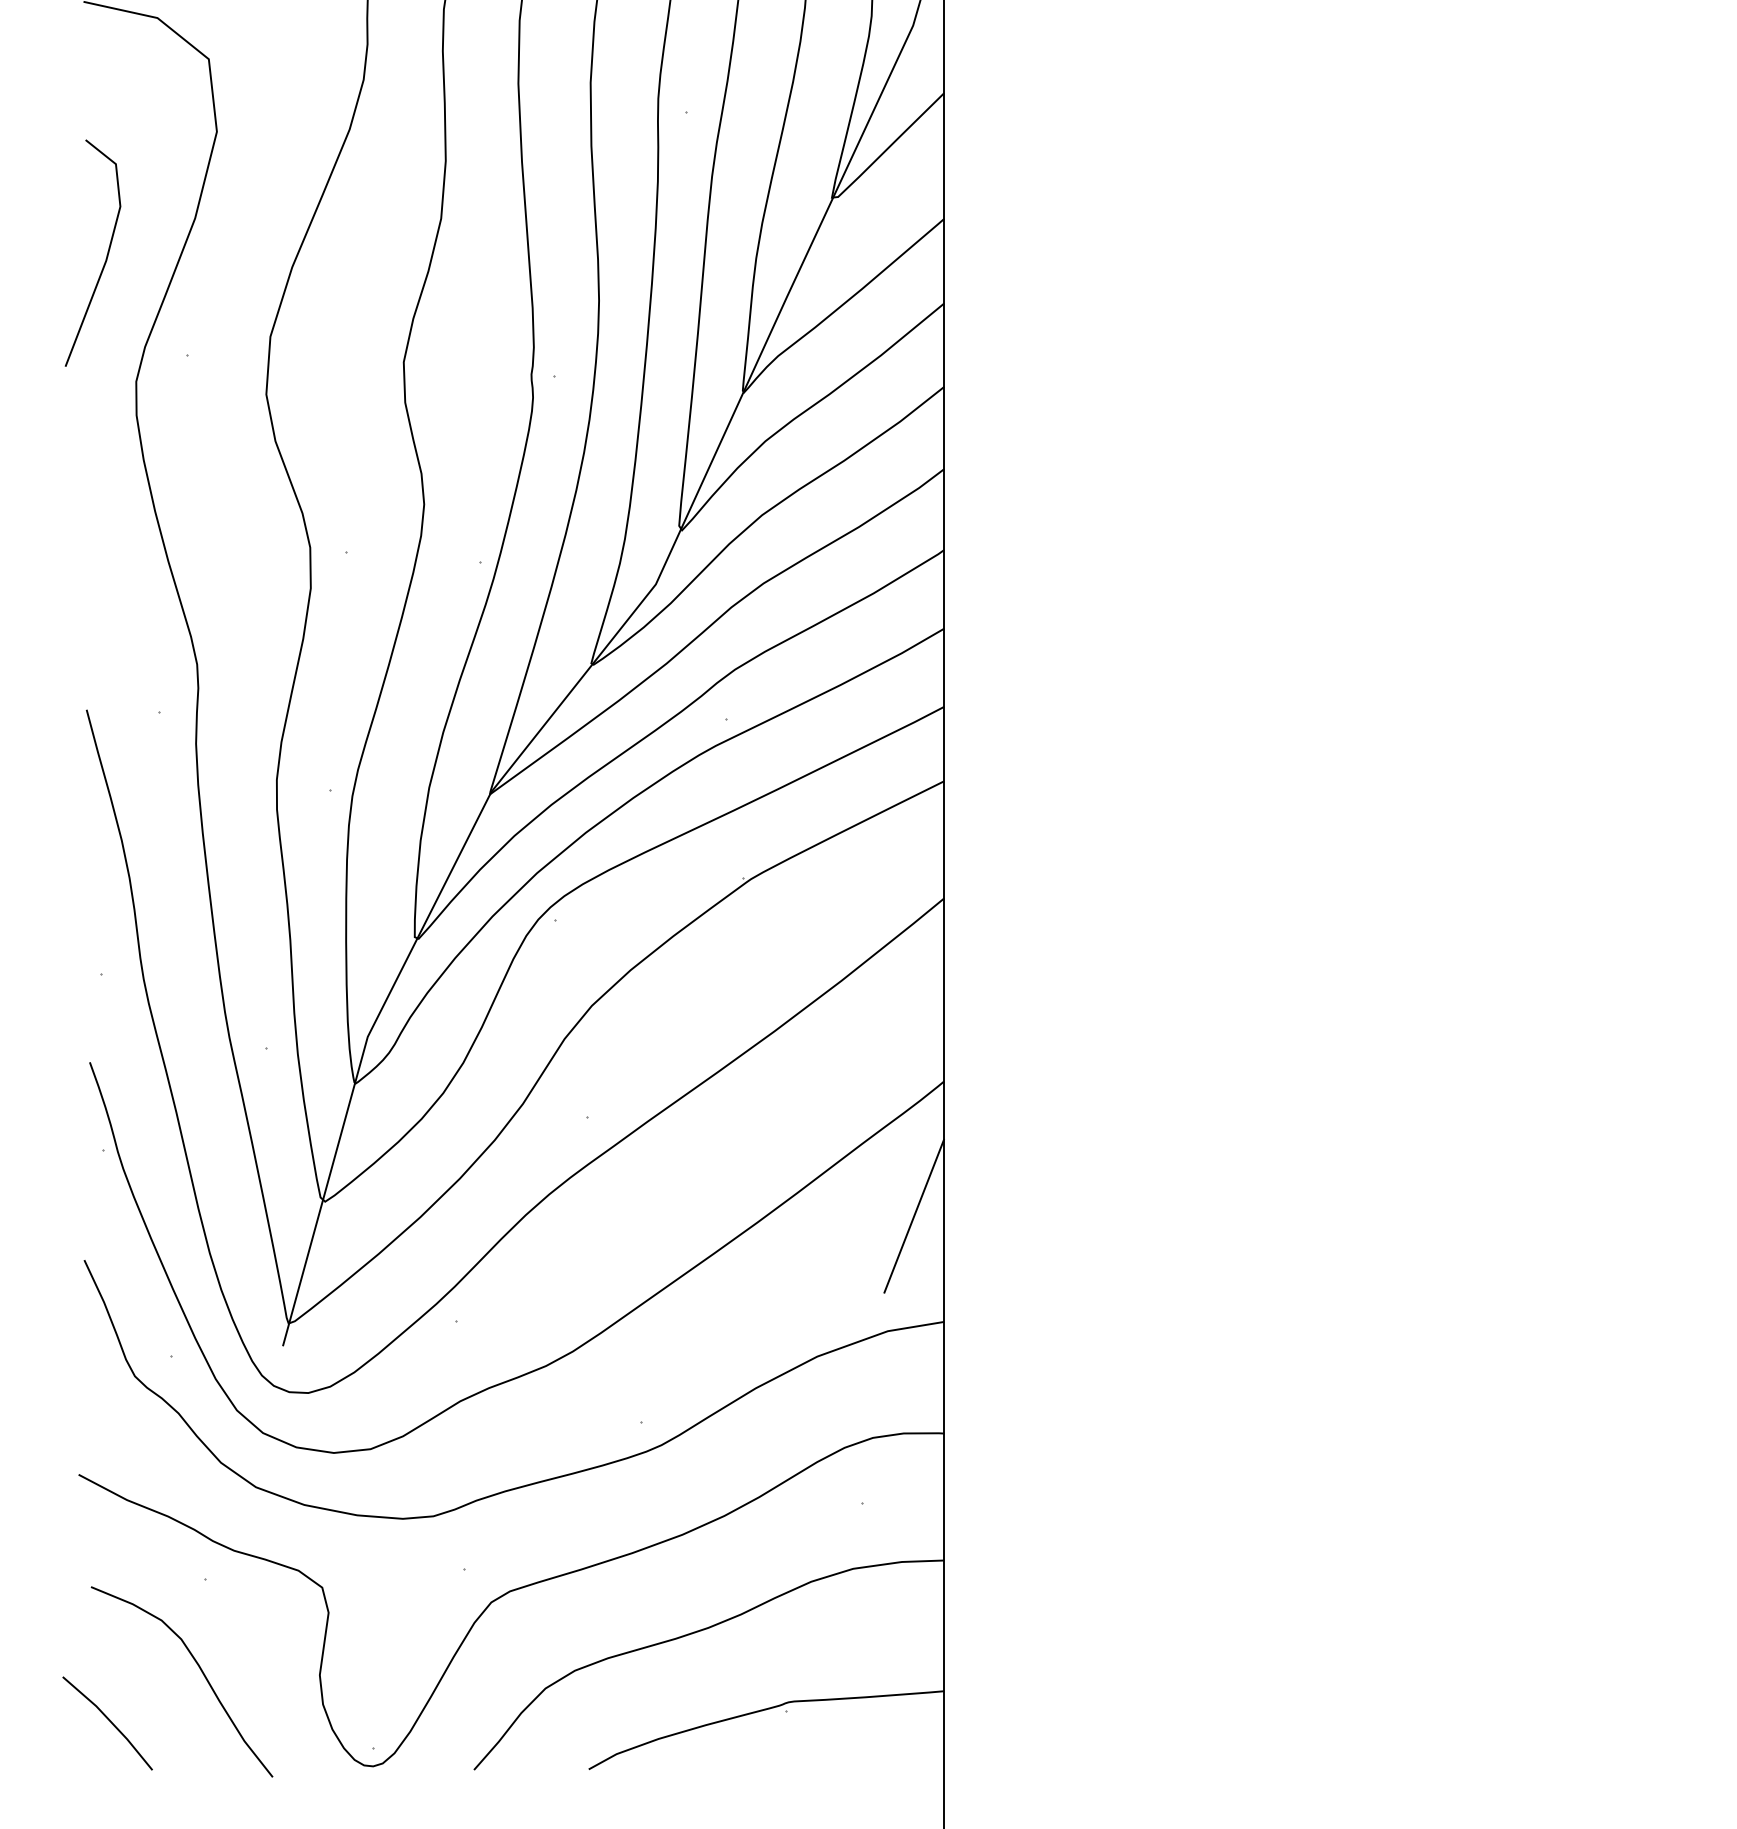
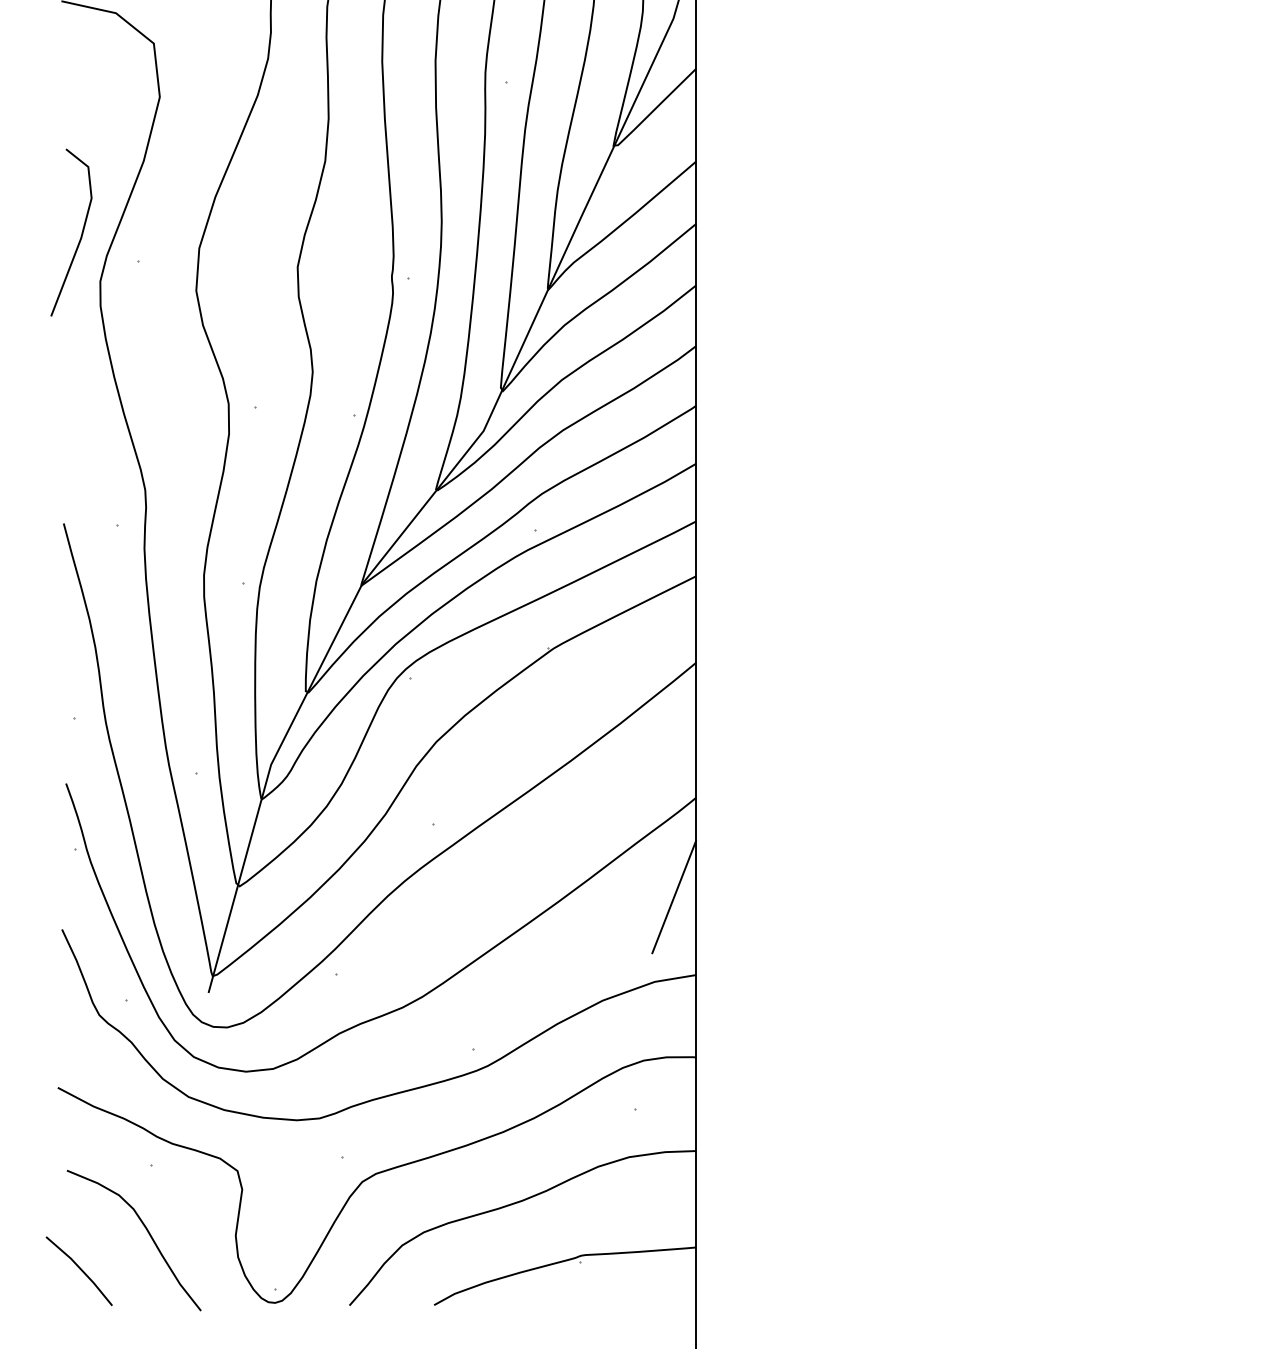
line: (105, 258) -> (80, 236), moved

